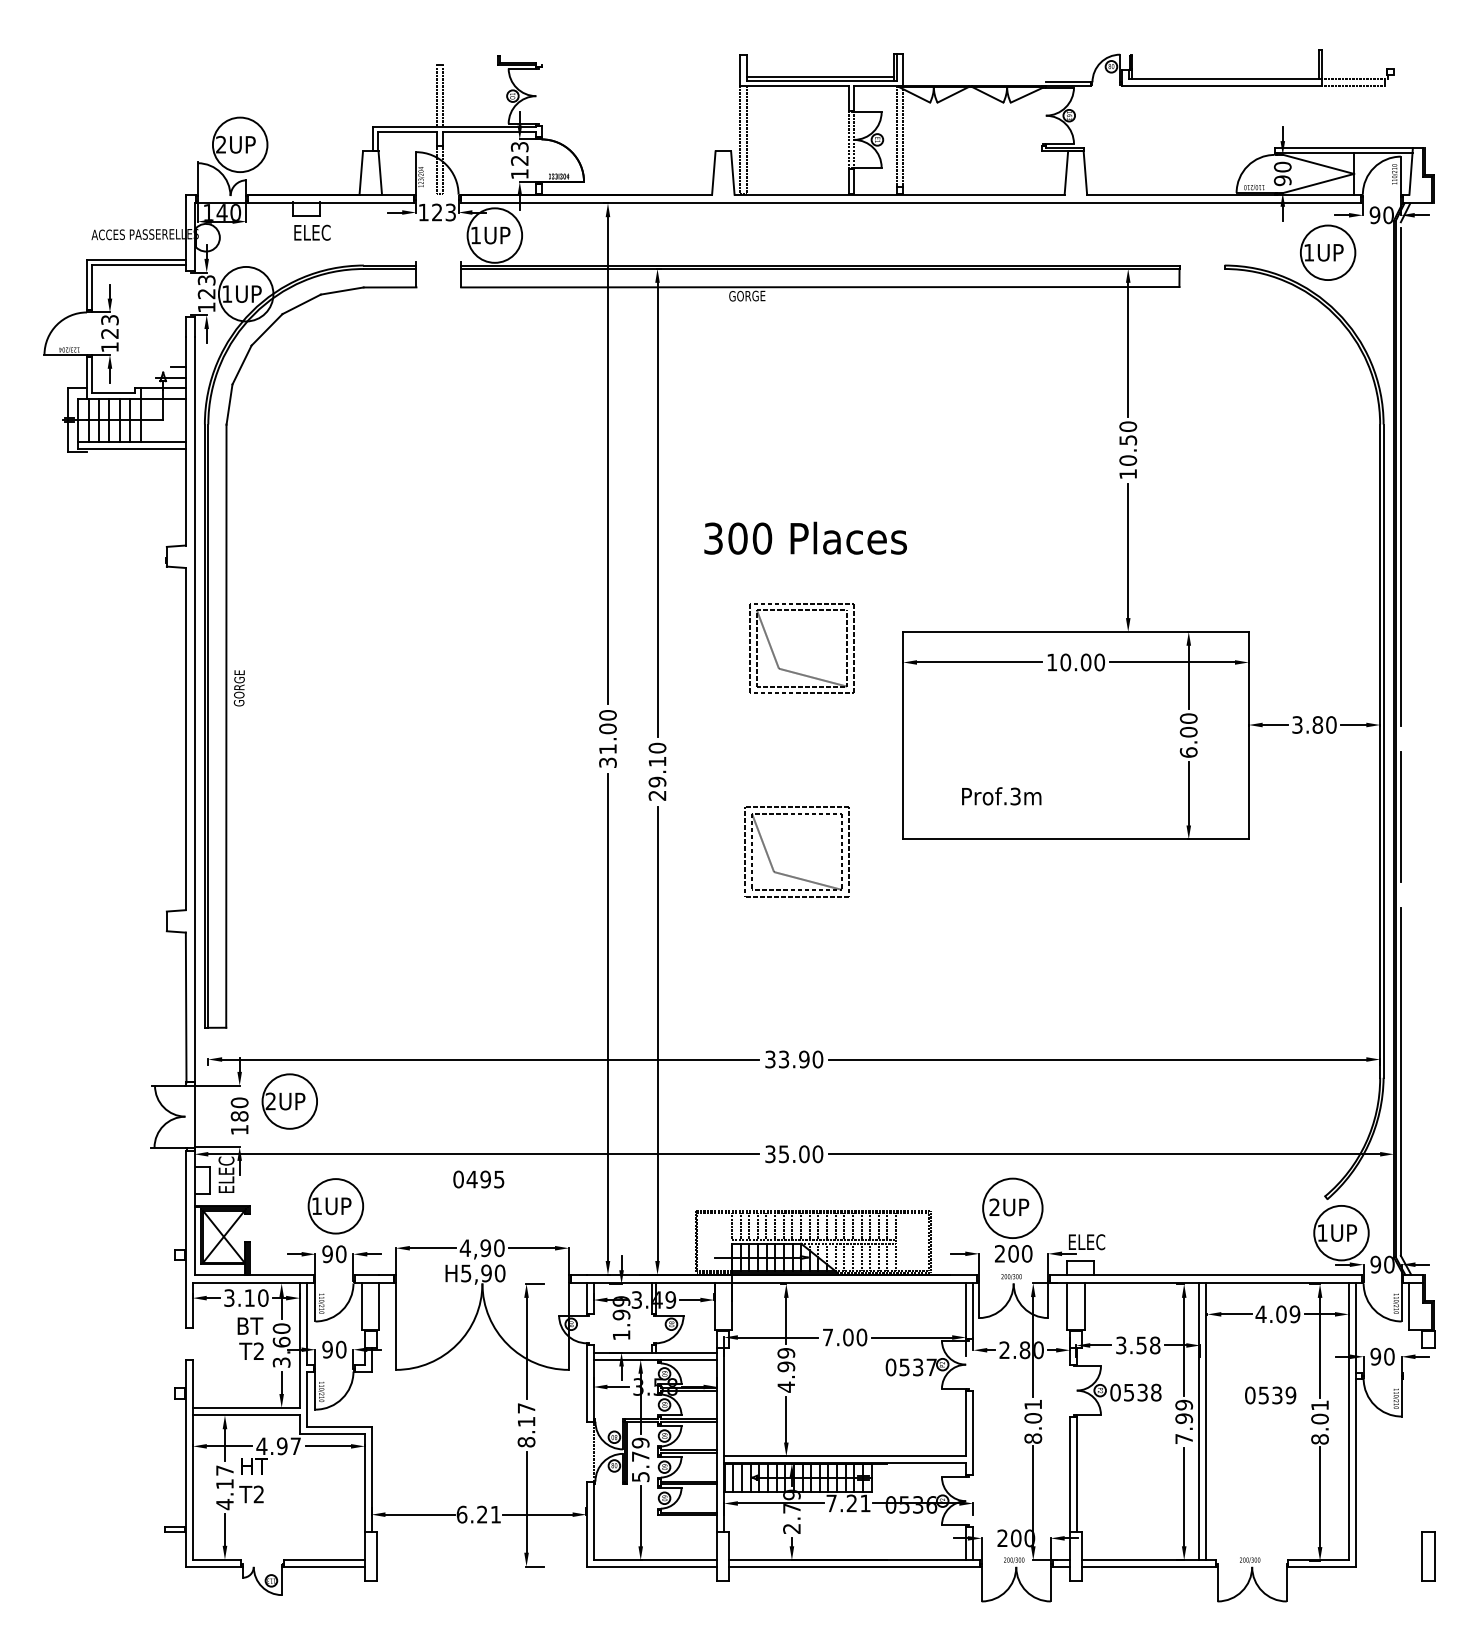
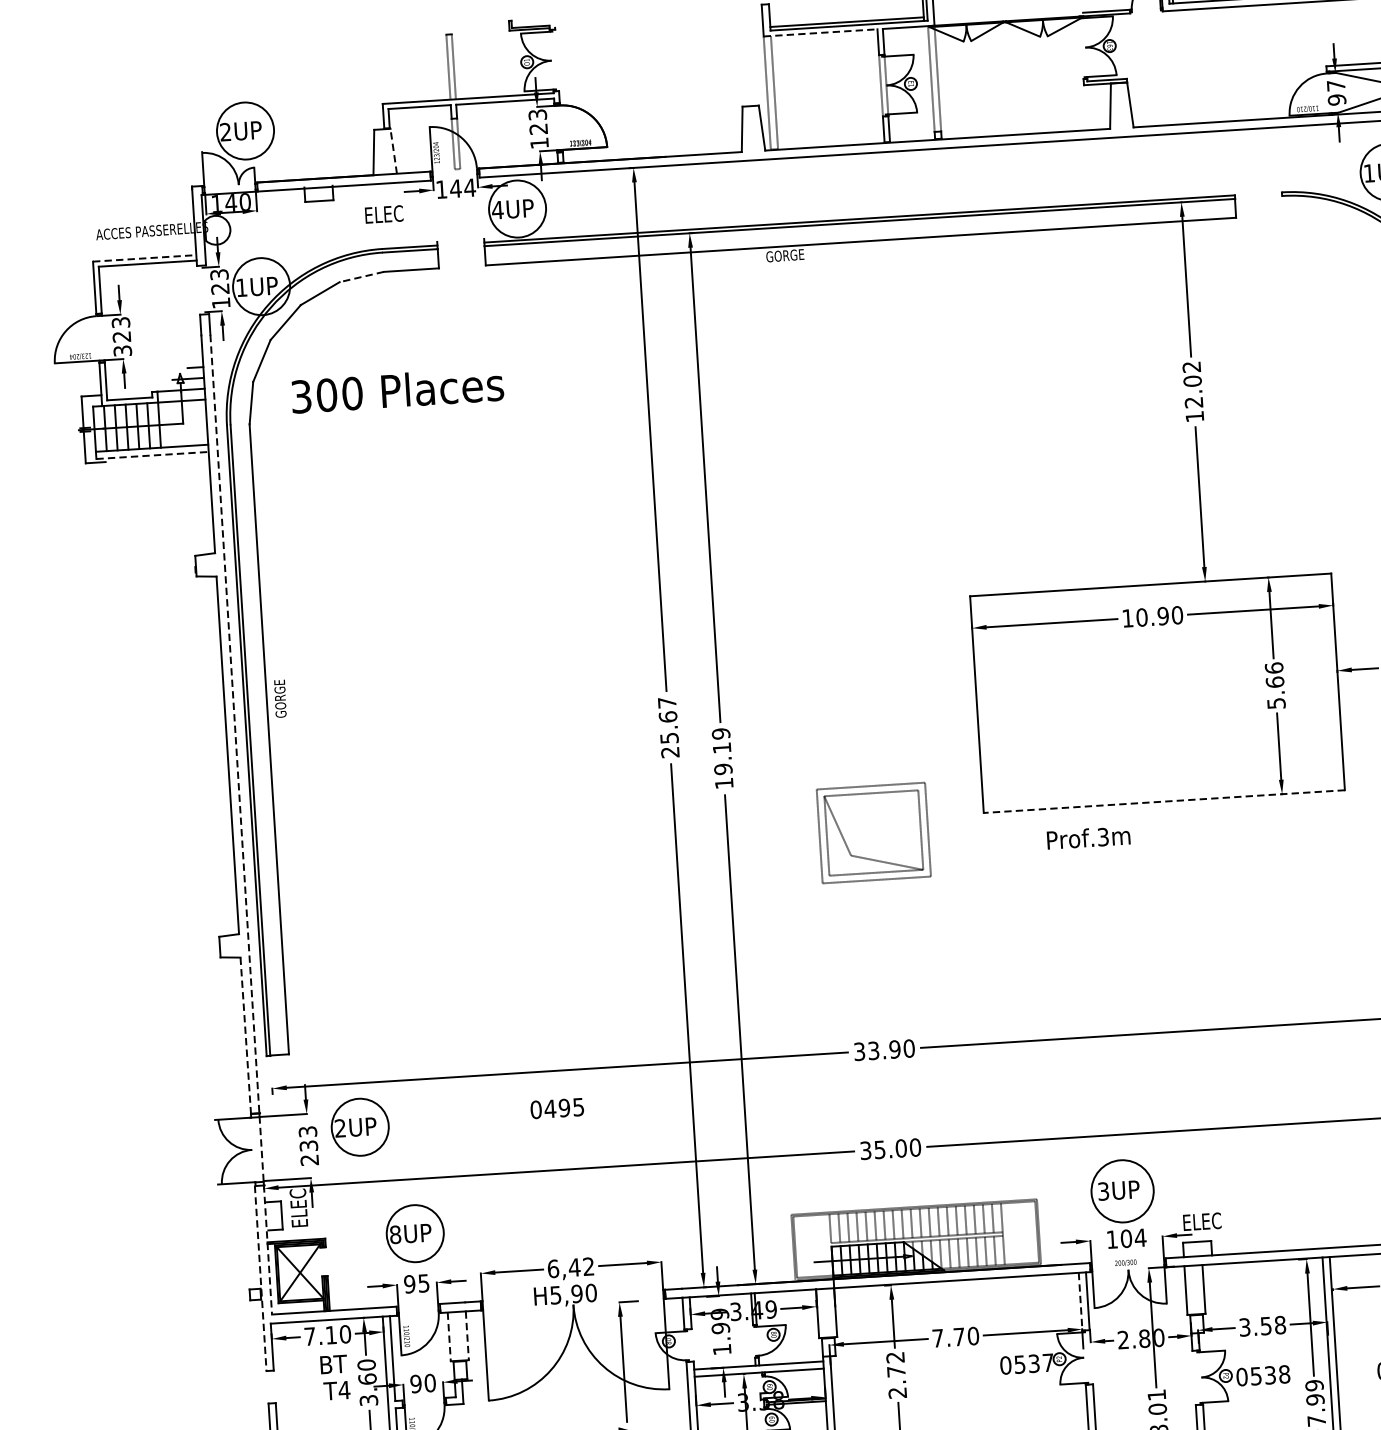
line: (794, 85) -> (820, 32), solid -> dashed
text: (1282, 166) -> (1335, 85), 90 -> 97
line: (380, 173) -> (393, 151), solid -> dashed
text: (443, 212) -> (462, 188), 123 -> 144
text: (312, 232) -> (384, 214), moved
text: (475, 235) -> (497, 210), 1UP -> 4UP
line: (136, 260) -> (144, 258), solid -> dashed
line: (342, 291) -> (362, 277), solid -> dashed
text: (109, 347) -> (122, 351), 123 -> 323
text: (1128, 443) -> (1193, 384), 10.50 -> 12.02
line: (132, 448) -> (152, 455), solid -> dashed
text: (805, 537) -> (397, 389), moved
text: (1085, 662) -> (1162, 616), 10.00 -> 10.90
part: (794, 671) -> (859, 644), removed
text: (1188, 735) -> (1275, 685), 6.00 -> 5.66
text: (607, 738) -> (668, 727), 31.00 -> 25.67
text: (657, 771) -> (722, 758), 29.10 -> 19.19
text: (1001, 796) -> (1088, 838), moved
line: (194, 805) -> (241, 824), solid -> dashed
line: (1075, 839) -> (1163, 801), solid -> dashed
line: (186, 1007) -> (246, 1035), solid -> dashed
text: (239, 1116) -> (308, 1146), 180 -> 233
text: (478, 1179) -> (556, 1108), moved
text: (316, 1206) -> (395, 1235), 1UP -> 8UP
text: (994, 1207) -> (1103, 1191), 2UP -> 3UP
line: (185, 1239) -> (260, 1278), solid -> dashed
text: (481, 1248) -> (570, 1268), 4,90 -> 6,42
text: (1013, 1253) -> (1126, 1238), 200 -> 104
text: (341, 1254) -> (424, 1283), 90 -> 95
text: (229, 1297) -> (310, 1335), 3.10 -> 7.10
line: (362, 1307) -> (449, 1337), solid -> dashed
line: (379, 1307) -> (467, 1336), solid -> dashed
line: (966, 1311) -> (1080, 1302), solid -> dashed
text: (848, 1337) -> (959, 1337), 7.00 -> 7.70
text: (258, 1350) -> (343, 1389), T2 -> T4
text: (786, 1370) -> (896, 1375), 4.99 -> 2.72

